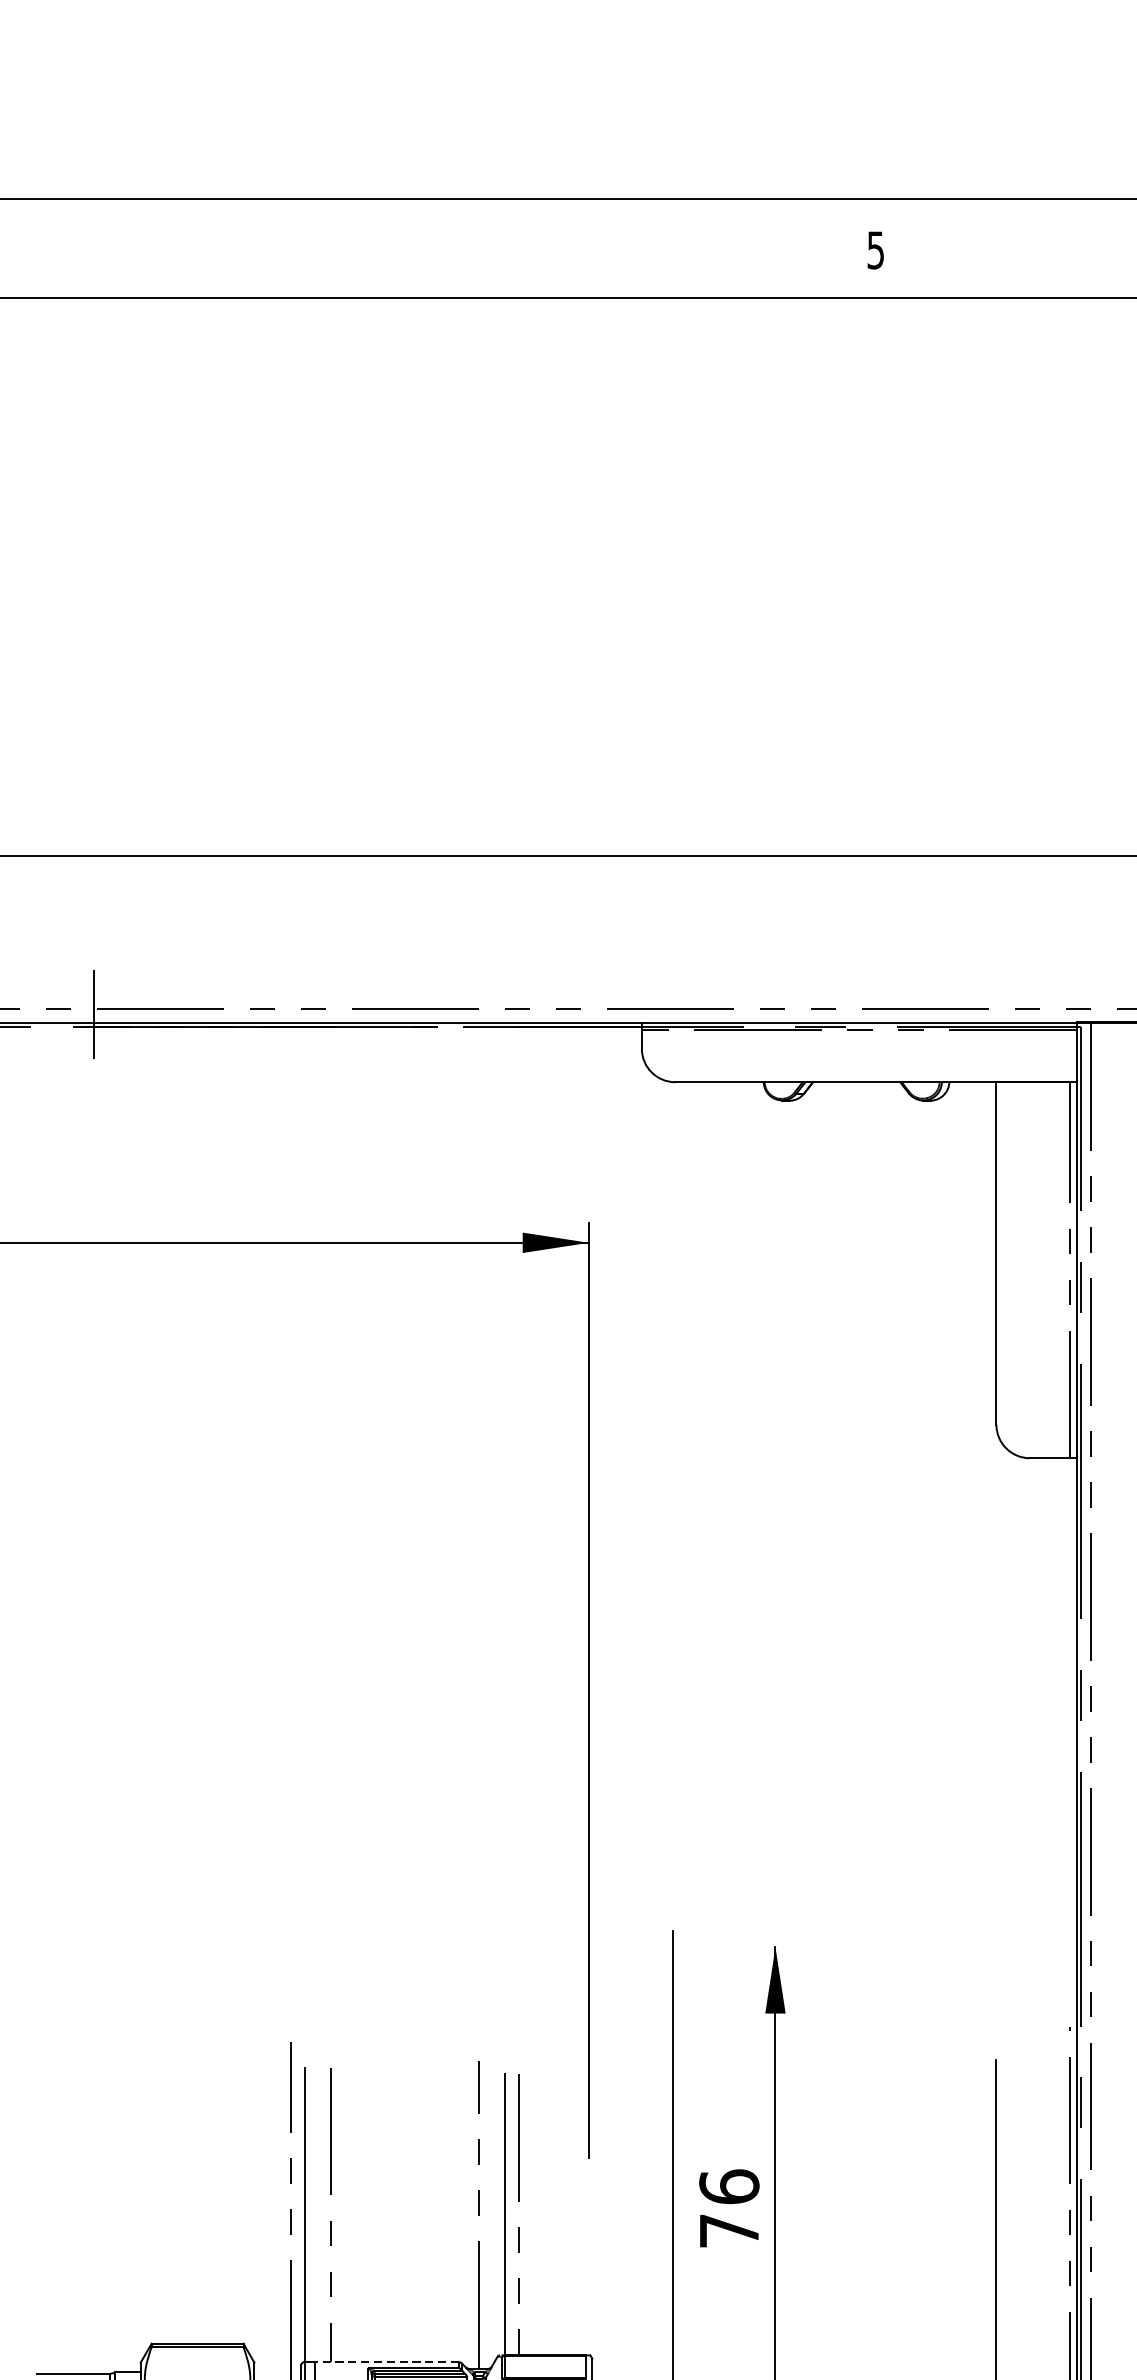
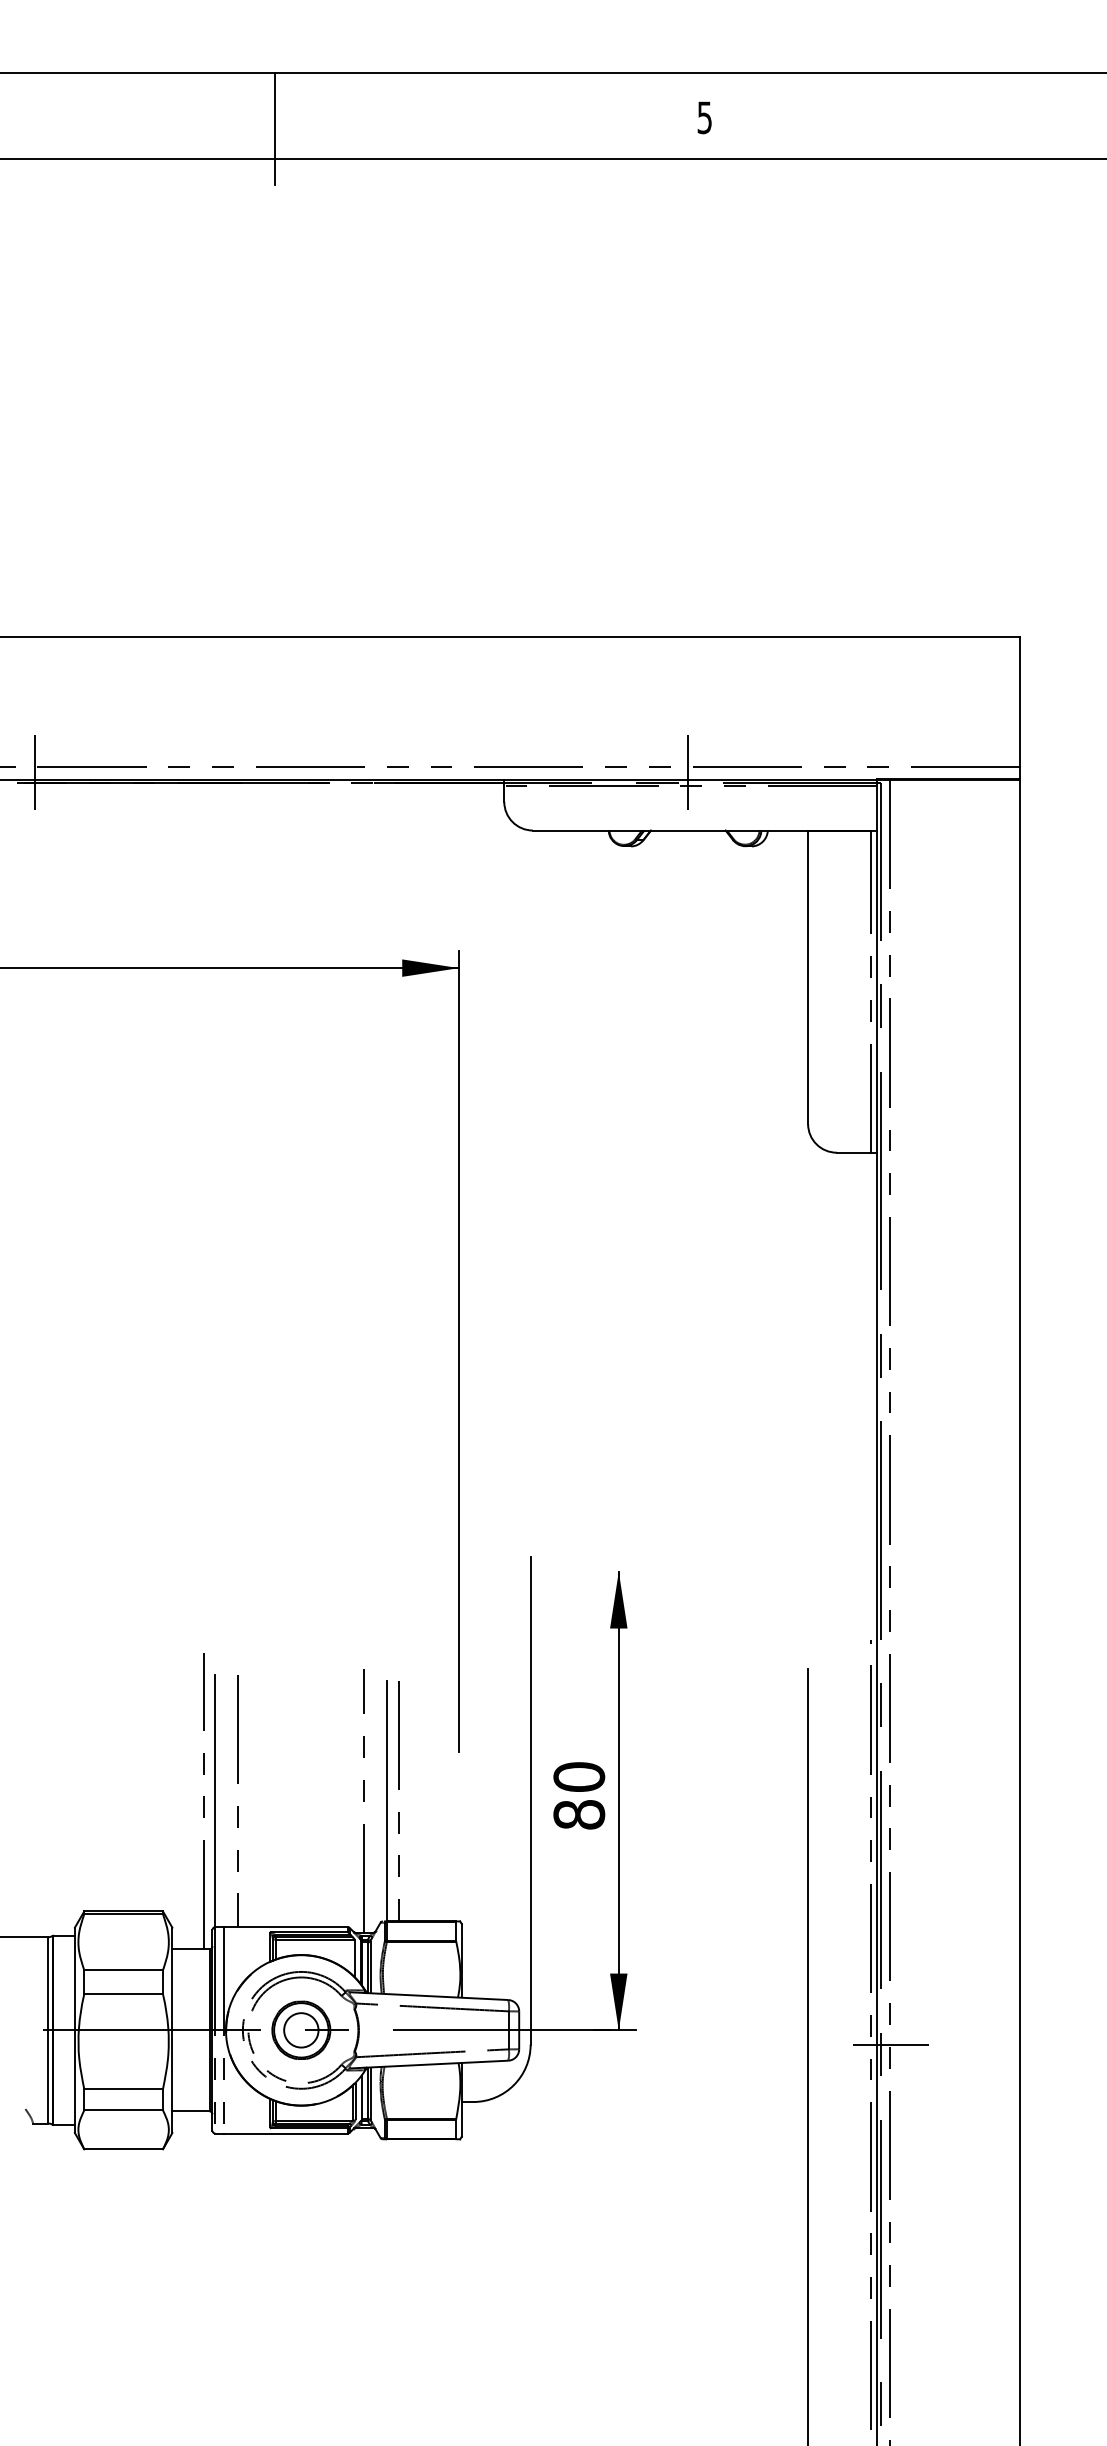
line: (373, 264) -> (274, 129), added
line: (856, 1014) -> (688, 772), added
text: (729, 2208) -> (579, 1795), 76 -> 80
line: (386, 2362) -> (285, 1927), dashed -> solid

